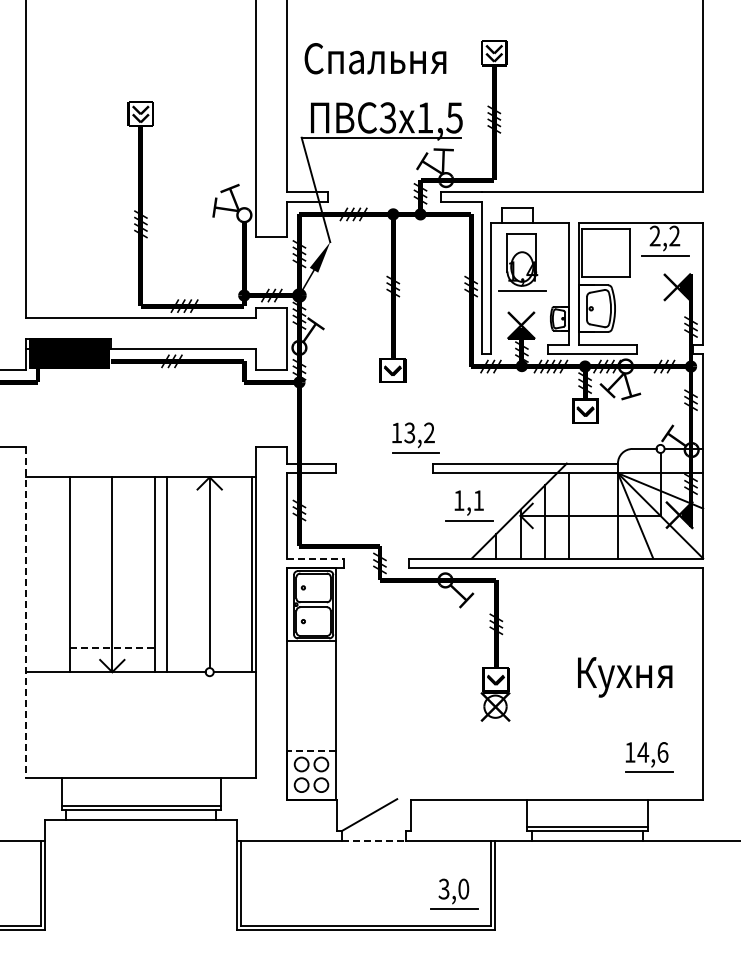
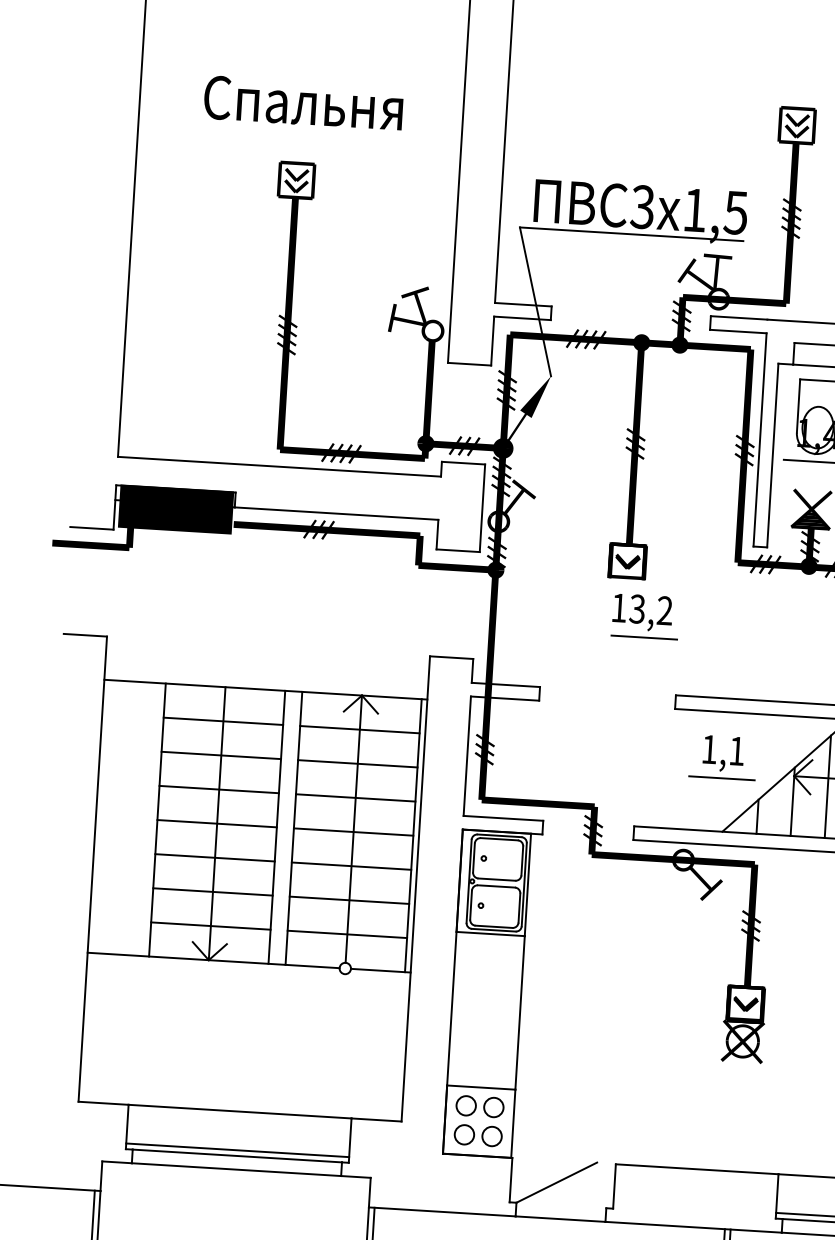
text: (375, 58) -> (303, 102), moved
part: (415, 437) -> (645, 616), moved
line: (111, 501) -> (222, 720), added
line: (209, 501) -> (359, 729), added
line: (111, 526) -> (220, 756), added
line: (209, 526) -> (357, 764), added
line: (111, 550) -> (218, 789), added
line: (209, 550) -> (355, 798), added
line: (316, 558) -> (504, 818), dashed -> solid
line: (111, 574) -> (216, 823), added
line: (209, 574) -> (353, 831), added
line: (111, 599) -> (213, 858), added
line: (209, 599) -> (351, 866), added
line: (25, 612) -> (92, 869), dashed -> solid
line: (111, 623) -> (211, 891), added
line: (209, 623) -> (349, 900), added
line: (112, 647) -> (211, 925), dashed -> solid
line: (209, 647) -> (347, 933), added
line: (311, 750) -> (481, 1087), dashed -> solid
line: (374, 840) -> (561, 1218), dashed -> solid

